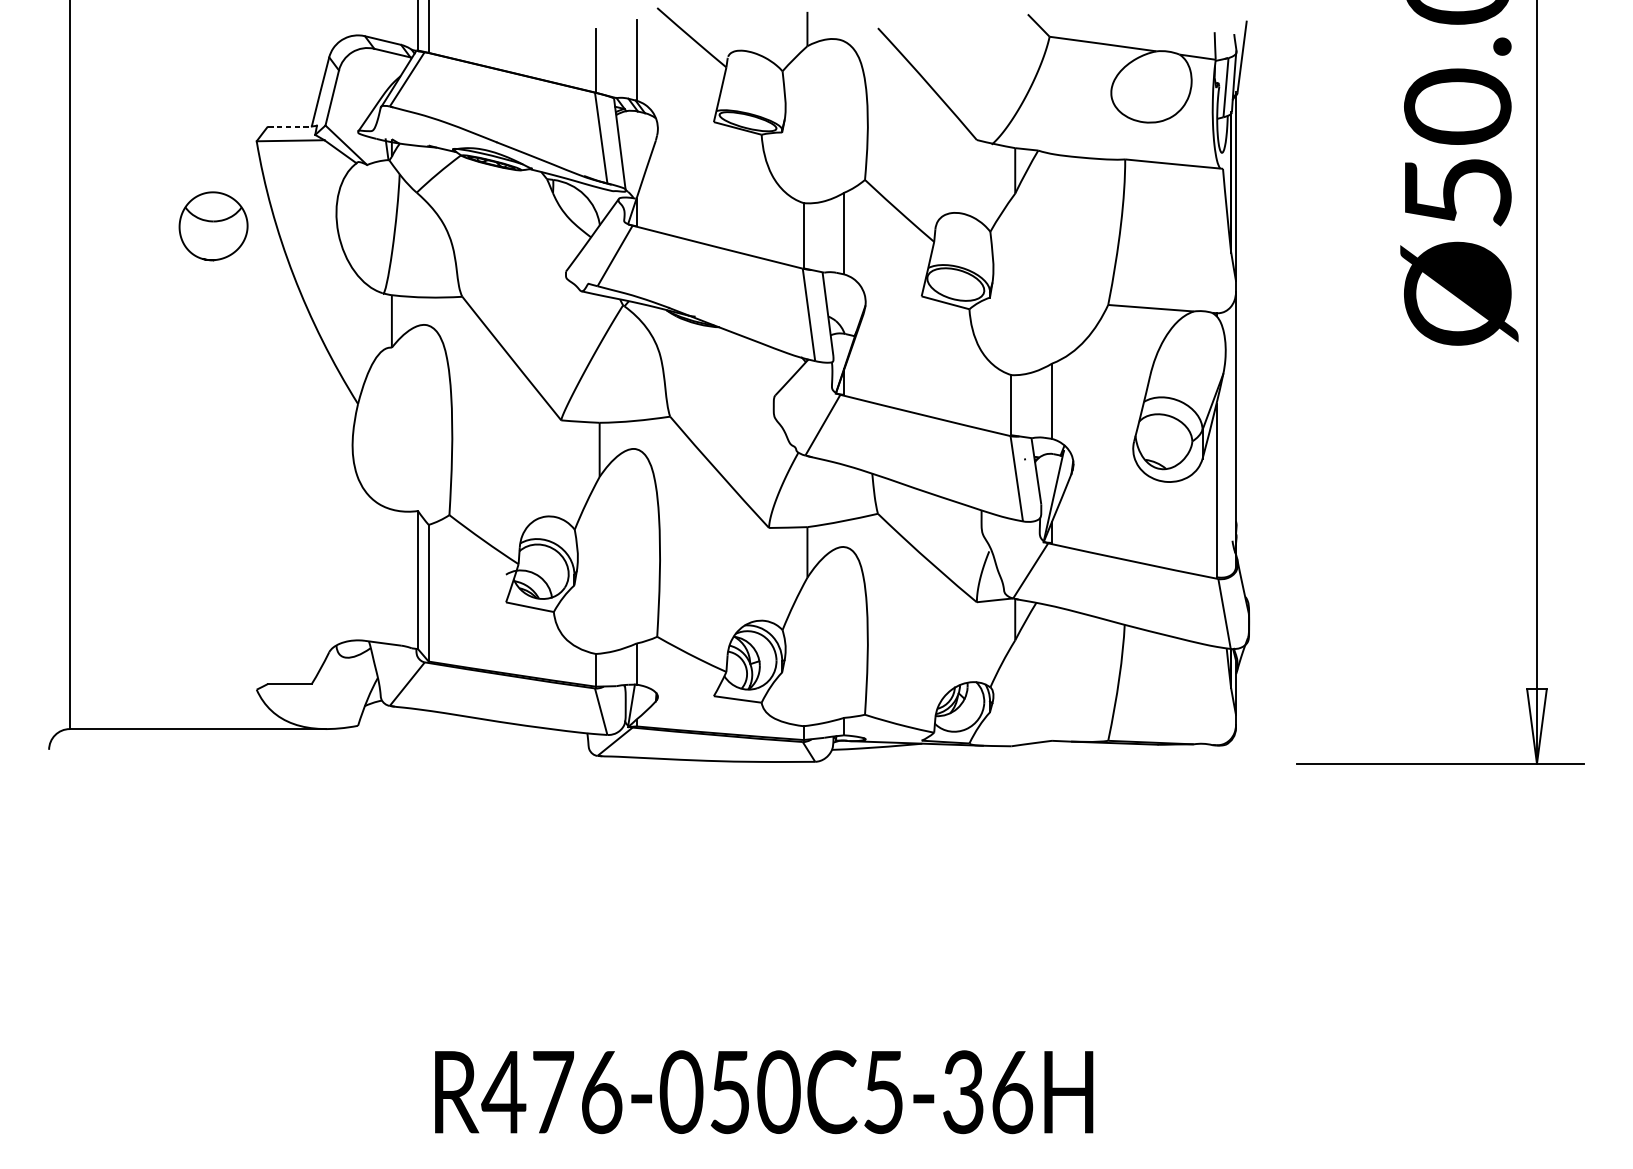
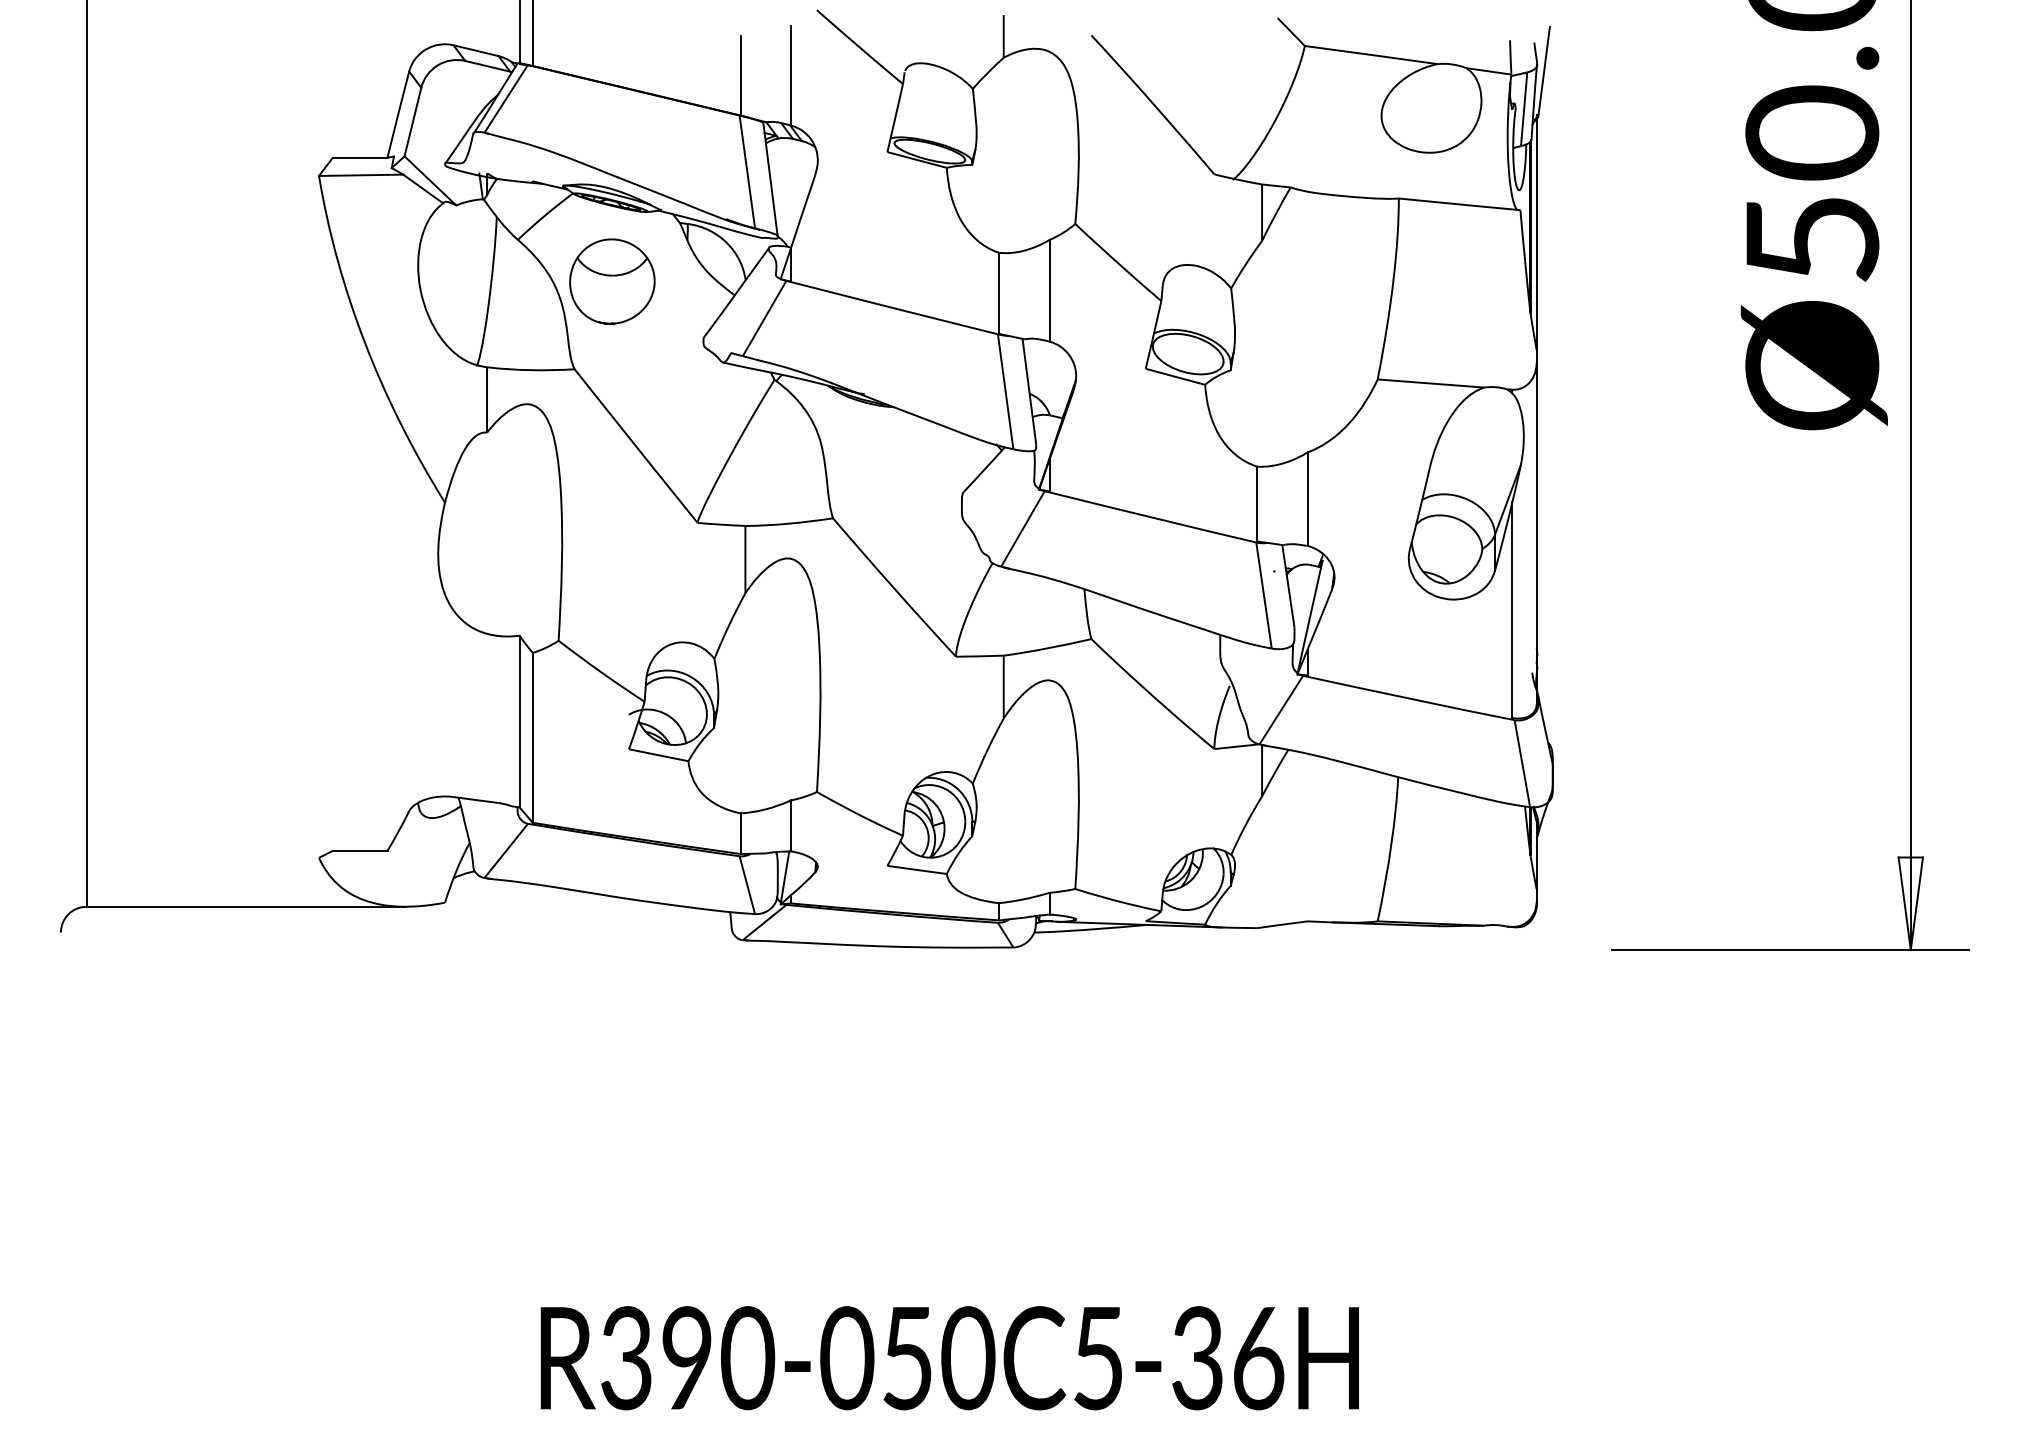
line: (290, 126) -> (360, 157), dashed -> solid
part: (213, 226) -> (612, 281), moved
text: (552, 1092) -> (686, 1358), R476-050C5-36H -> R390-050C5-36H

